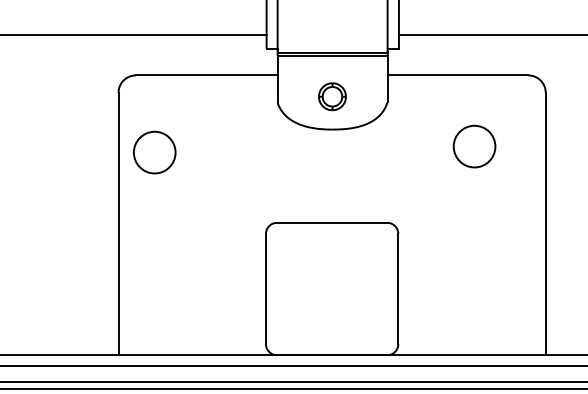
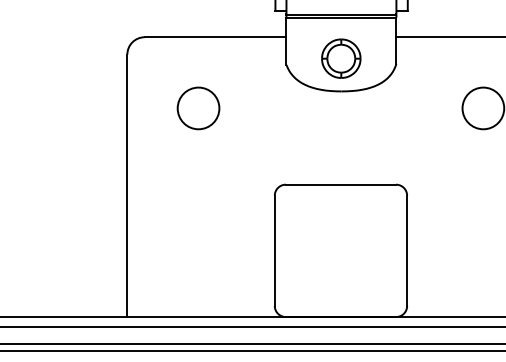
part: (332, 96) -> (341, 58), size x1.43
circle: (154, 152) -> (198, 108), moved

